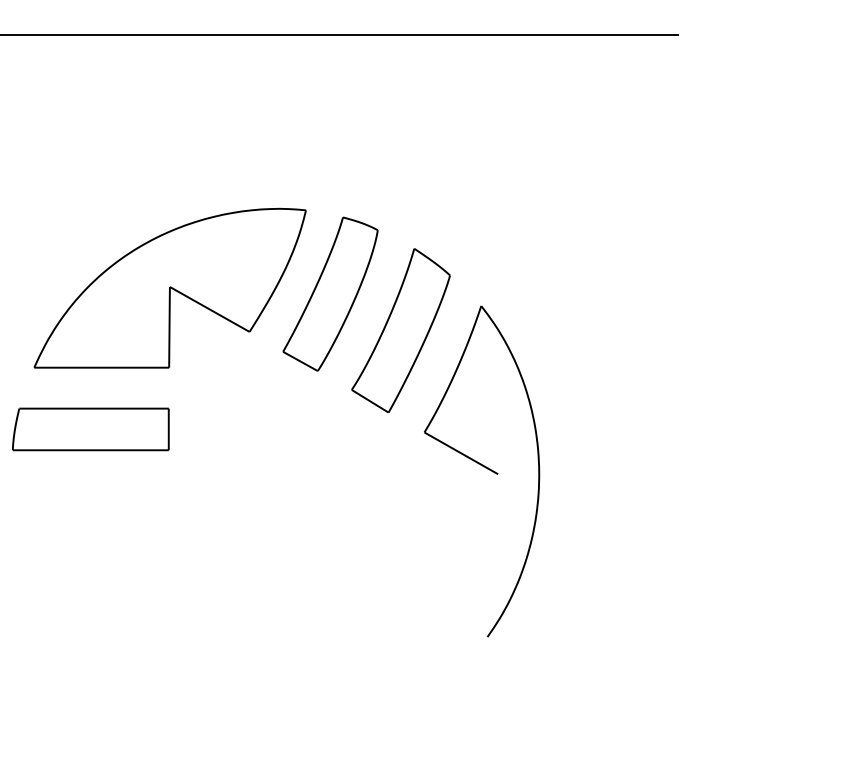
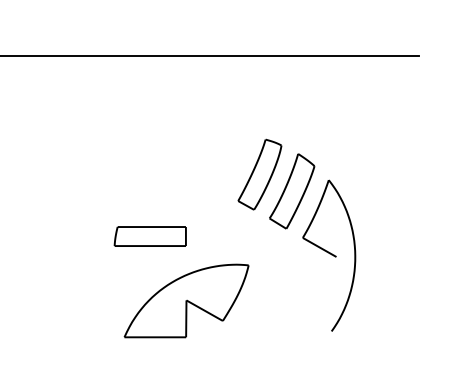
part: (169, 287) -> (186, 300), moved

